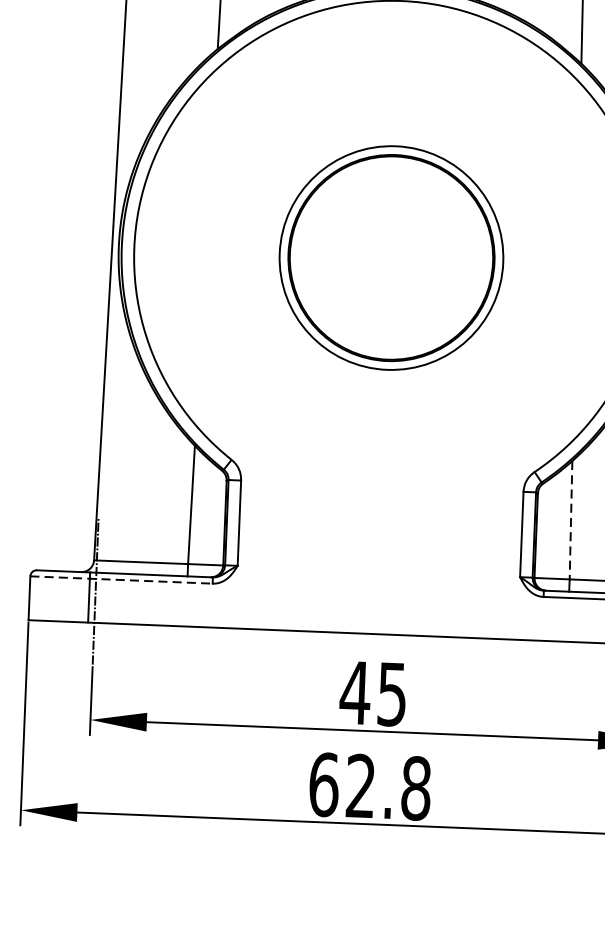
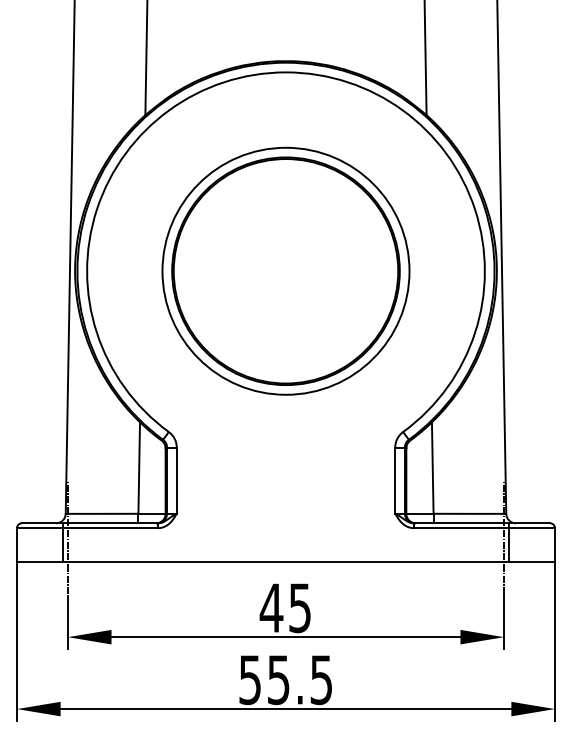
part: (390, 257) -> (285, 270), size x1.43
line: (570, 520) -> (432, 468), dashed -> solid
line: (122, 580) -> (88, 528), dashed -> solid
text: (369, 785) -> (285, 679), 62.8 -> 55.5

